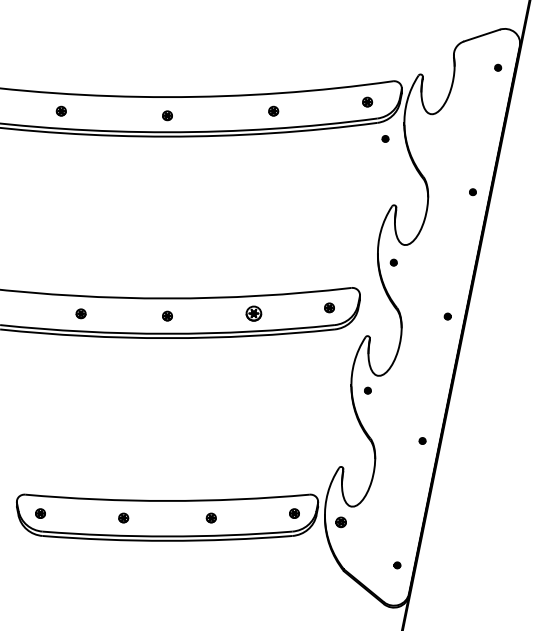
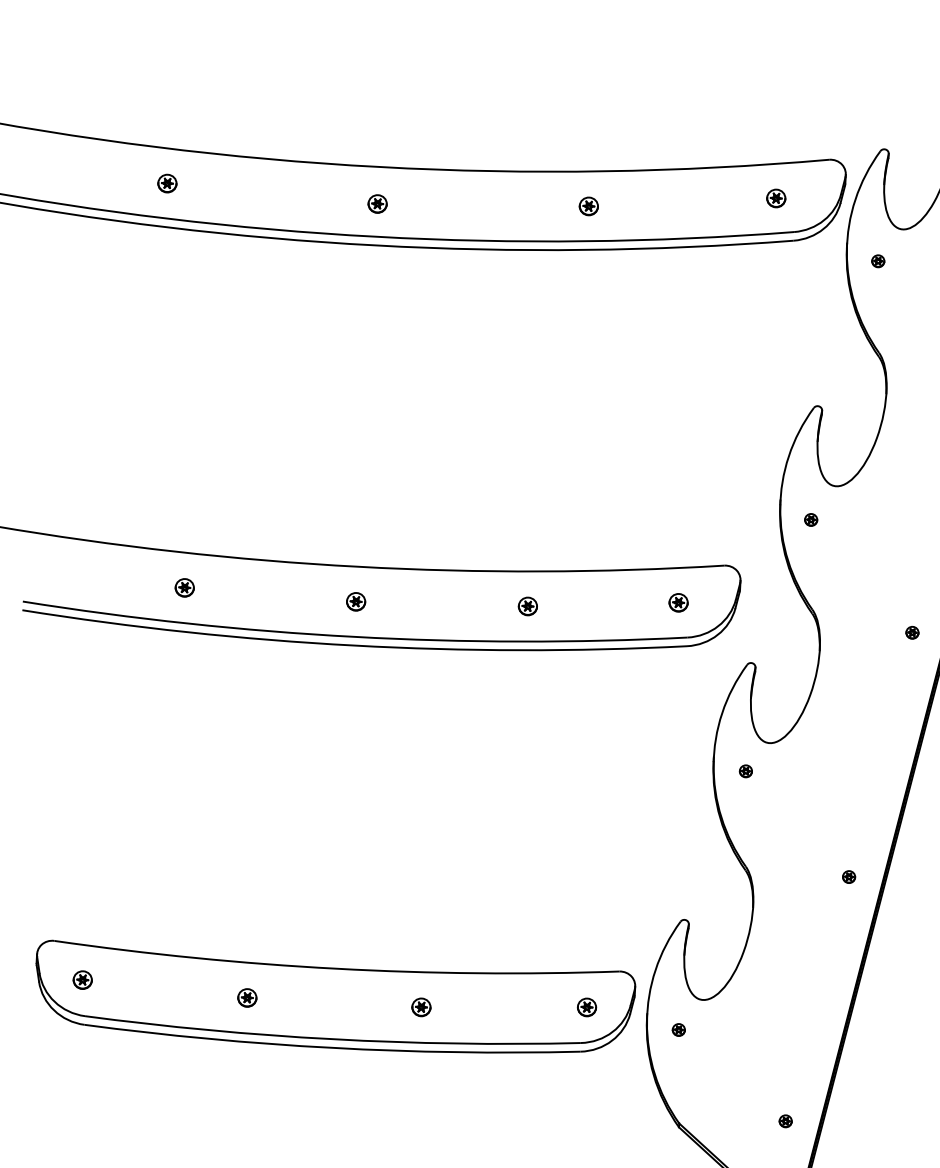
part: (385, 138) -> (878, 260), moved
part: (253, 313) -> (527, 605), size x0.62
part: (341, 522) -> (679, 1030), size x0.62

